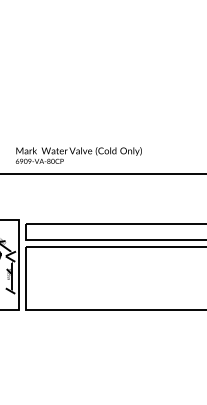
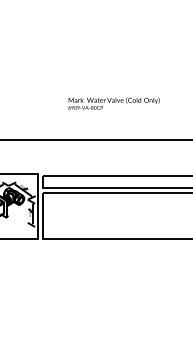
text: (78, 155) -> (113, 103), moved

